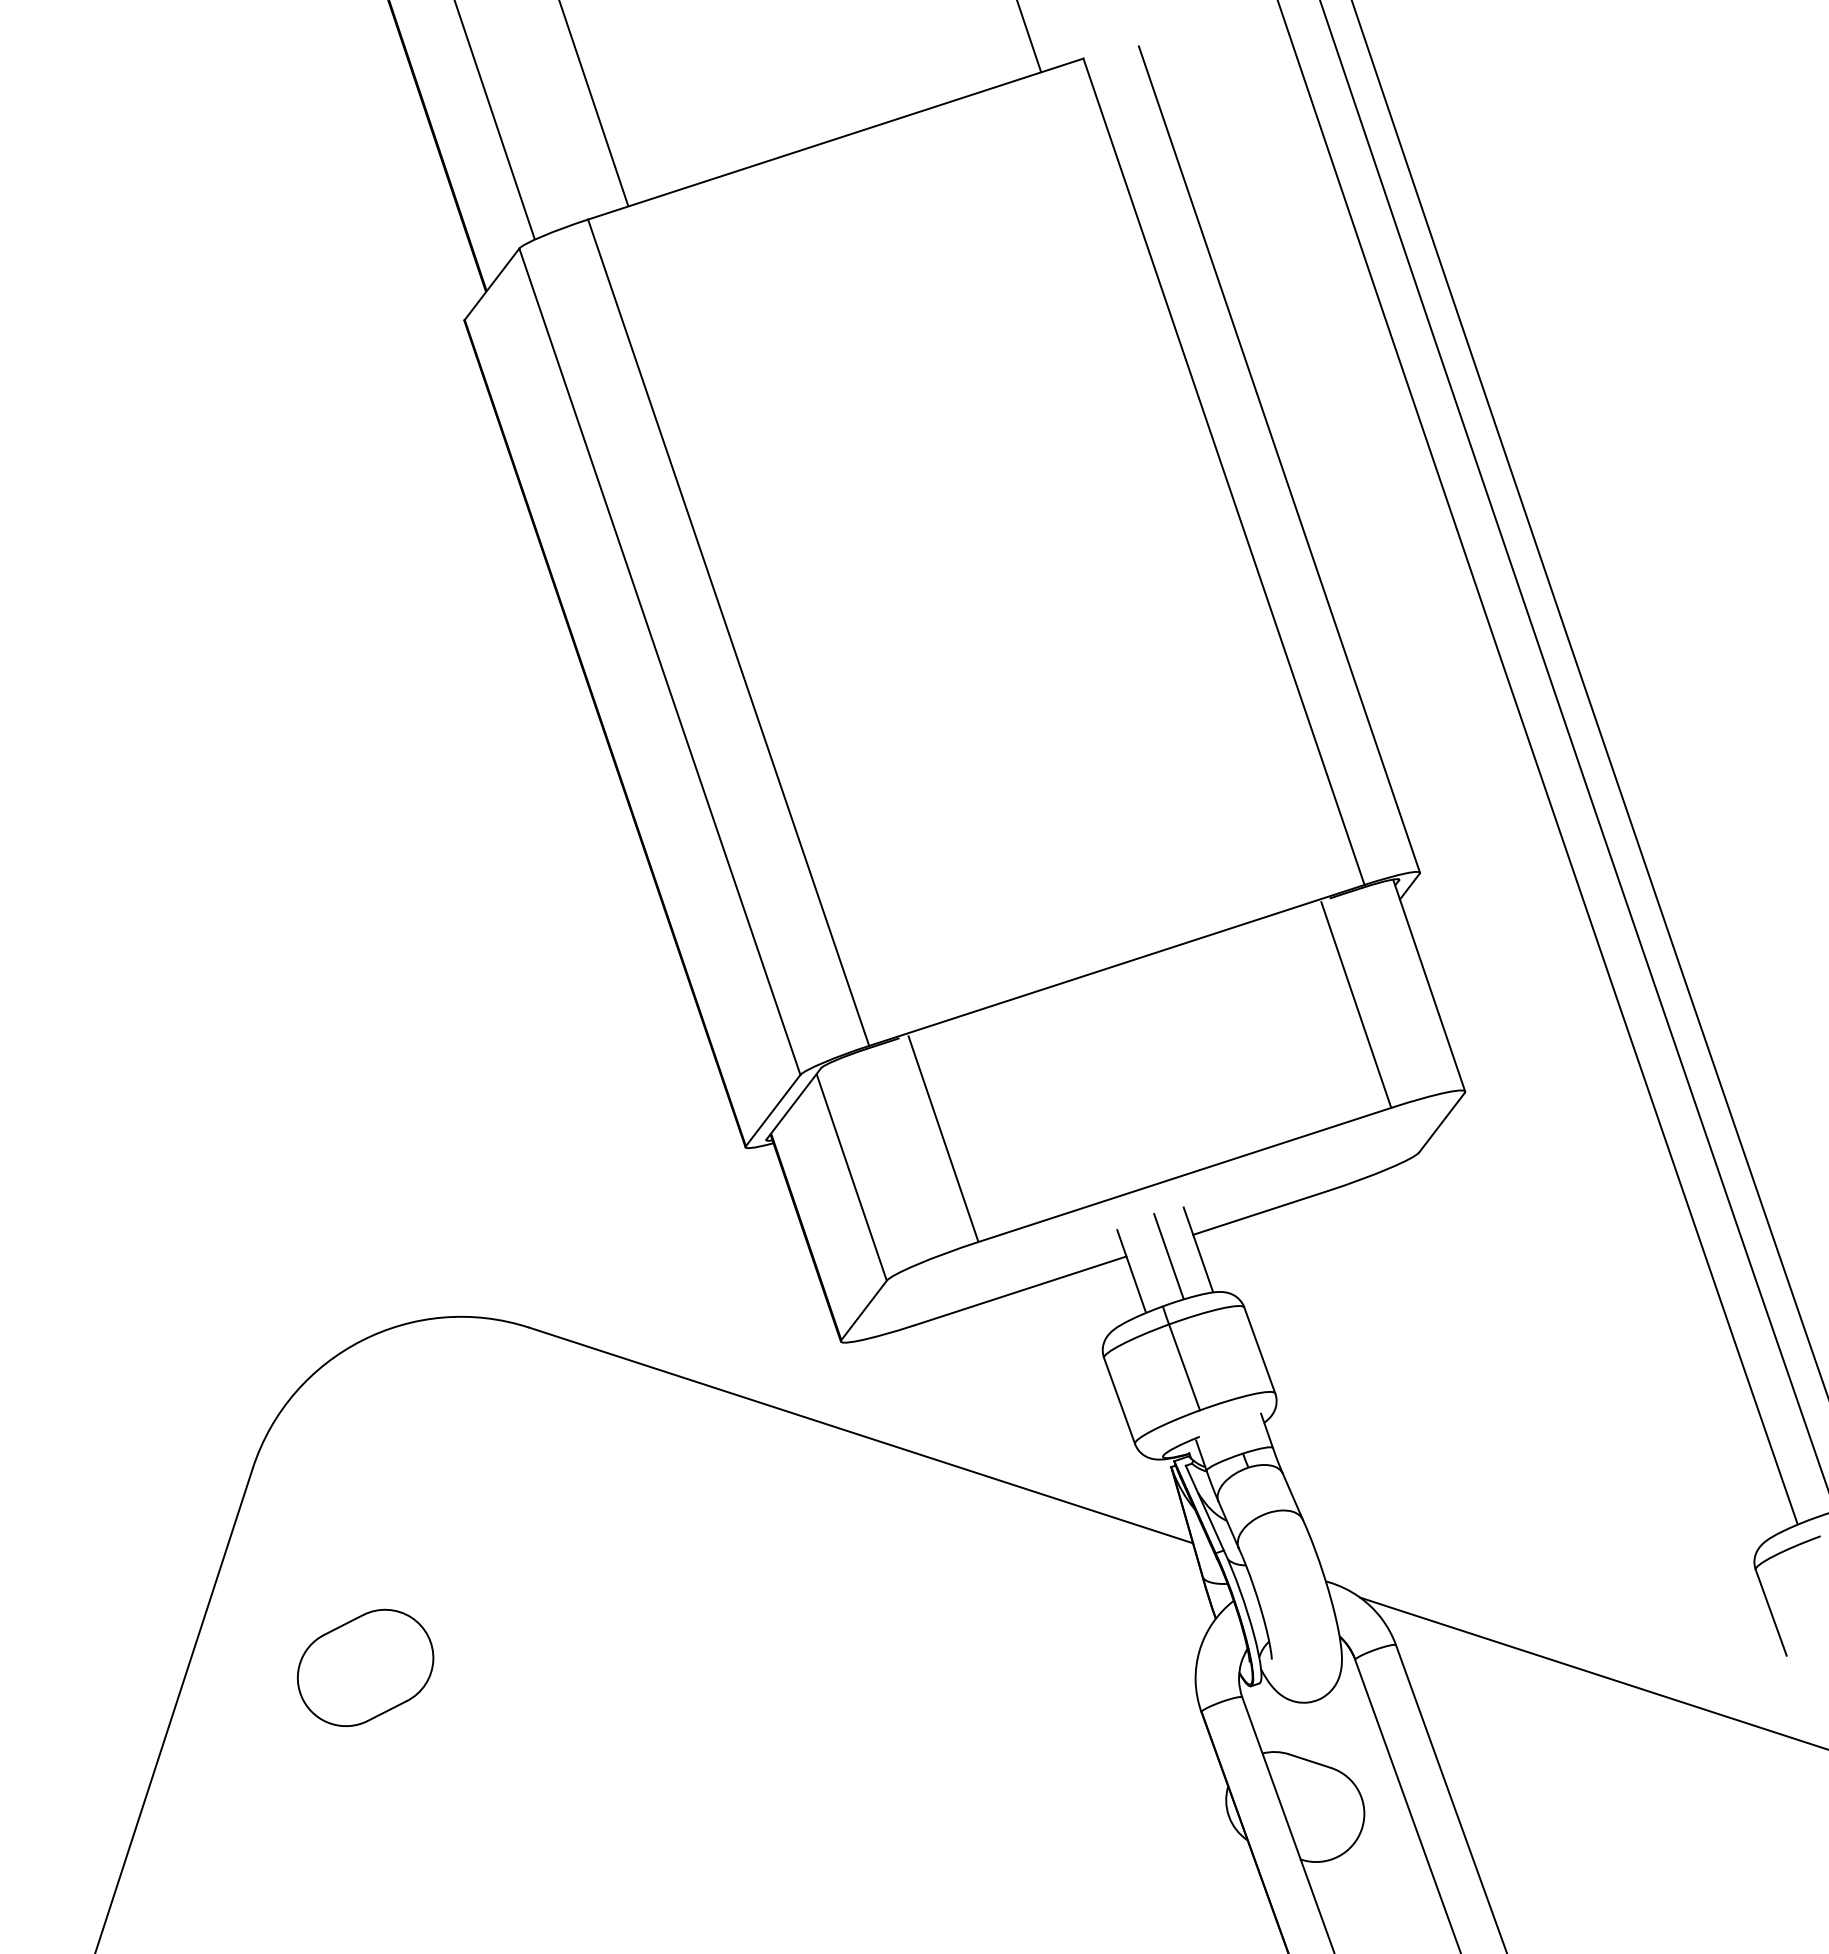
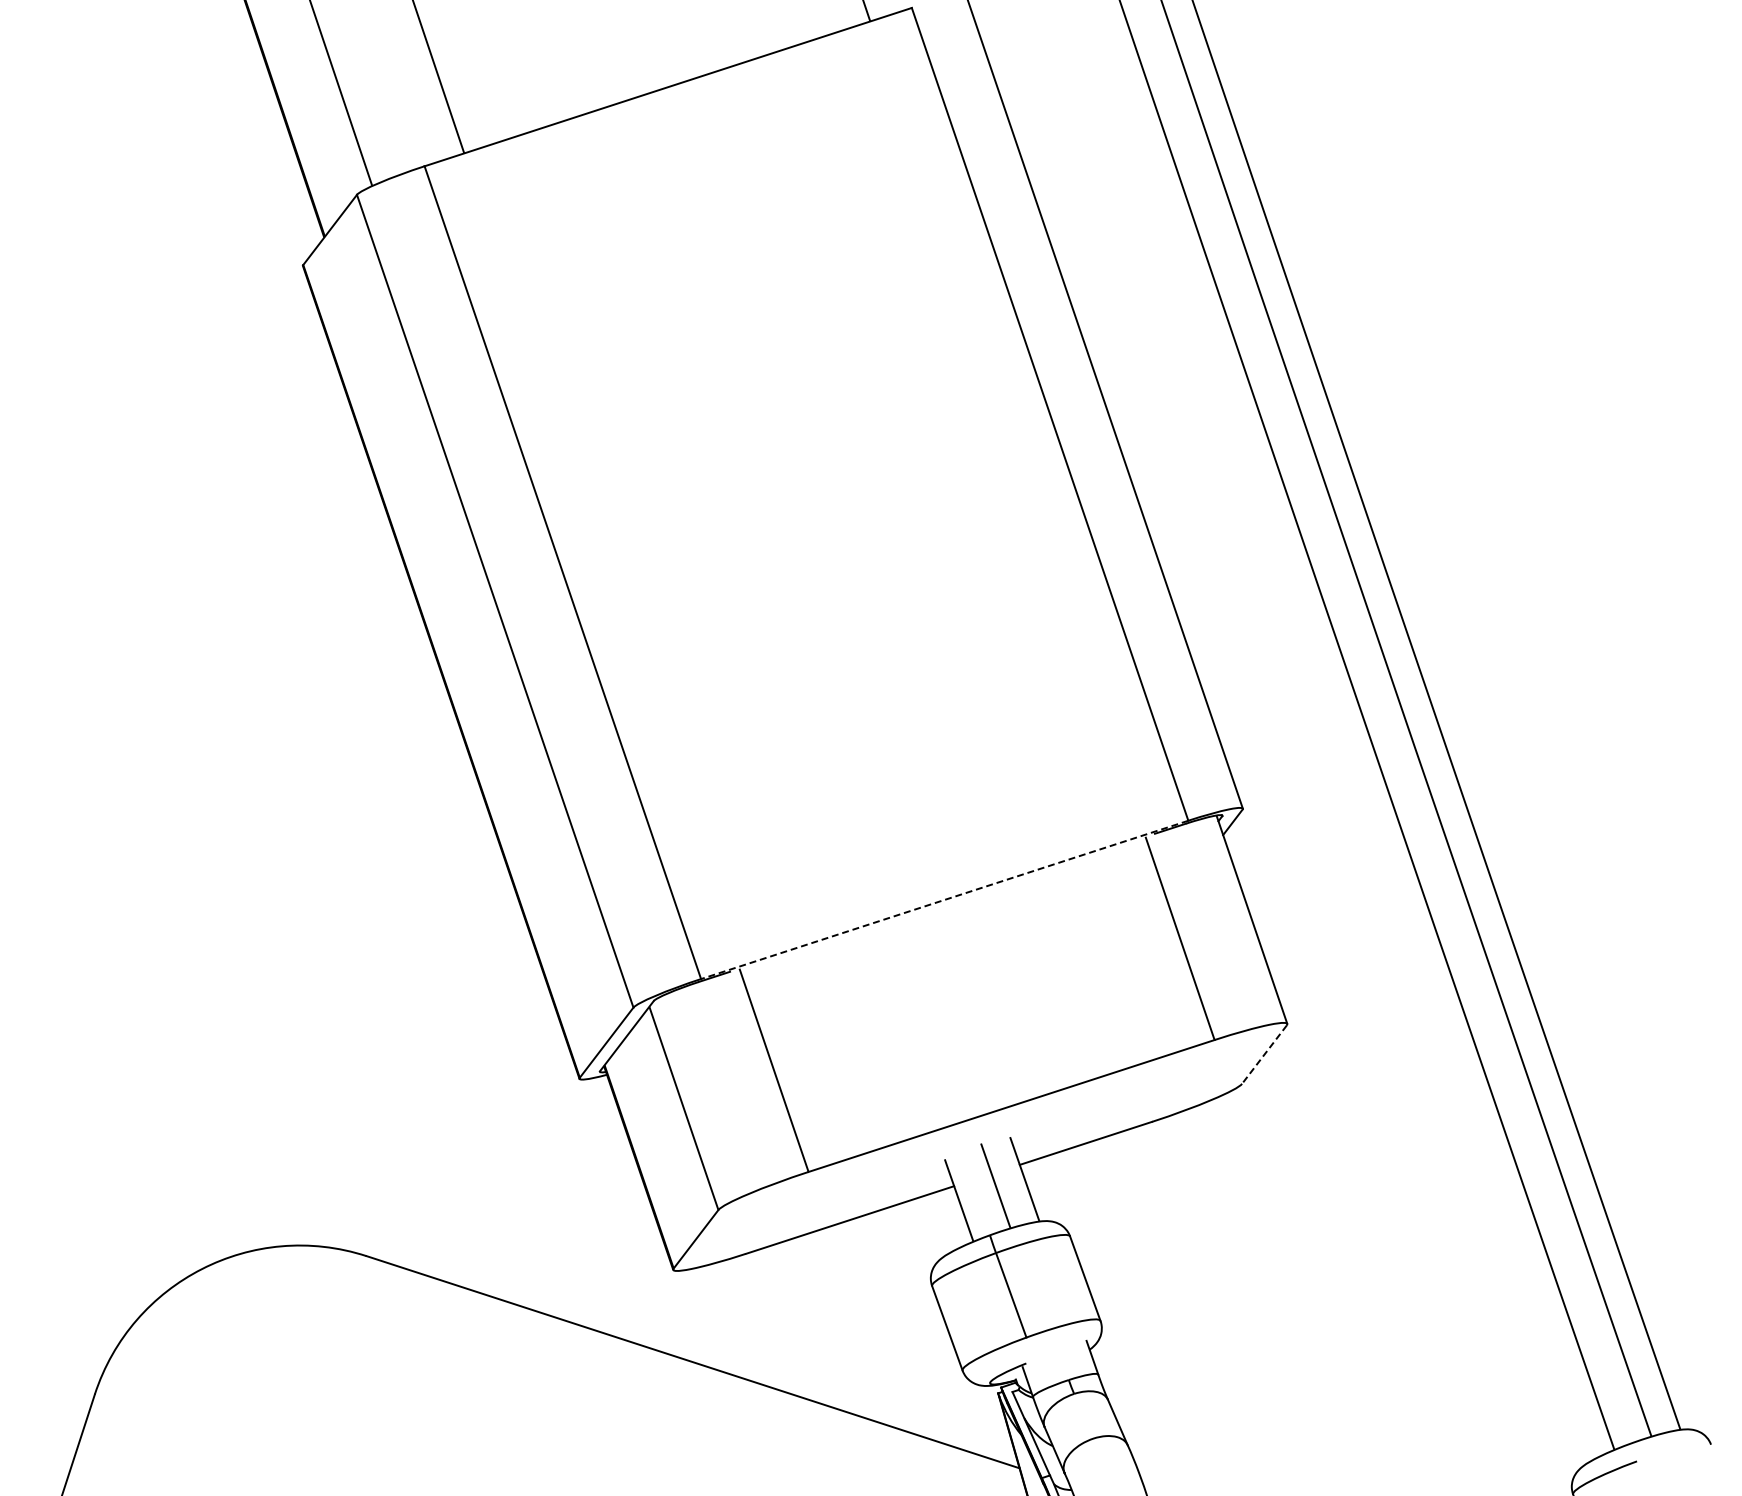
line: (1116, 965) -> (944, 899), solid -> dashed
line: (1441, 1123) -> (1264, 1055), solid -> dashed

